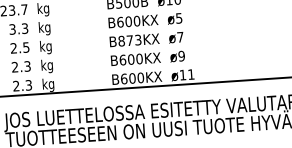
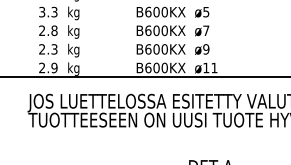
text: (129, 40) -> (156, 30), B873KX -> B600KX
text: (26, 47) -> (54, 30), 2.5 -> 2.8
text: (28, 84) -> (54, 67), 2.3 -> 2.9

